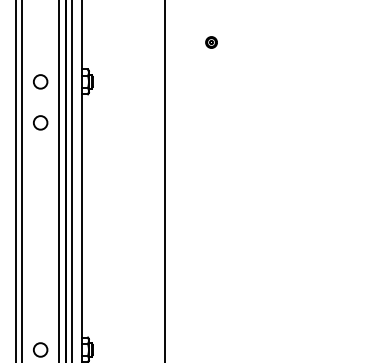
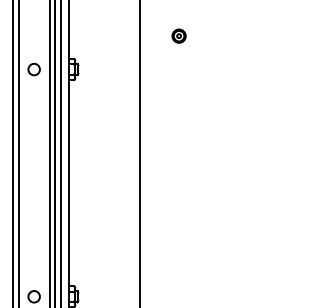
part: (211, 42) -> (179, 36), size x1.43
circle: (40, 122) -> (34, 103), removed

